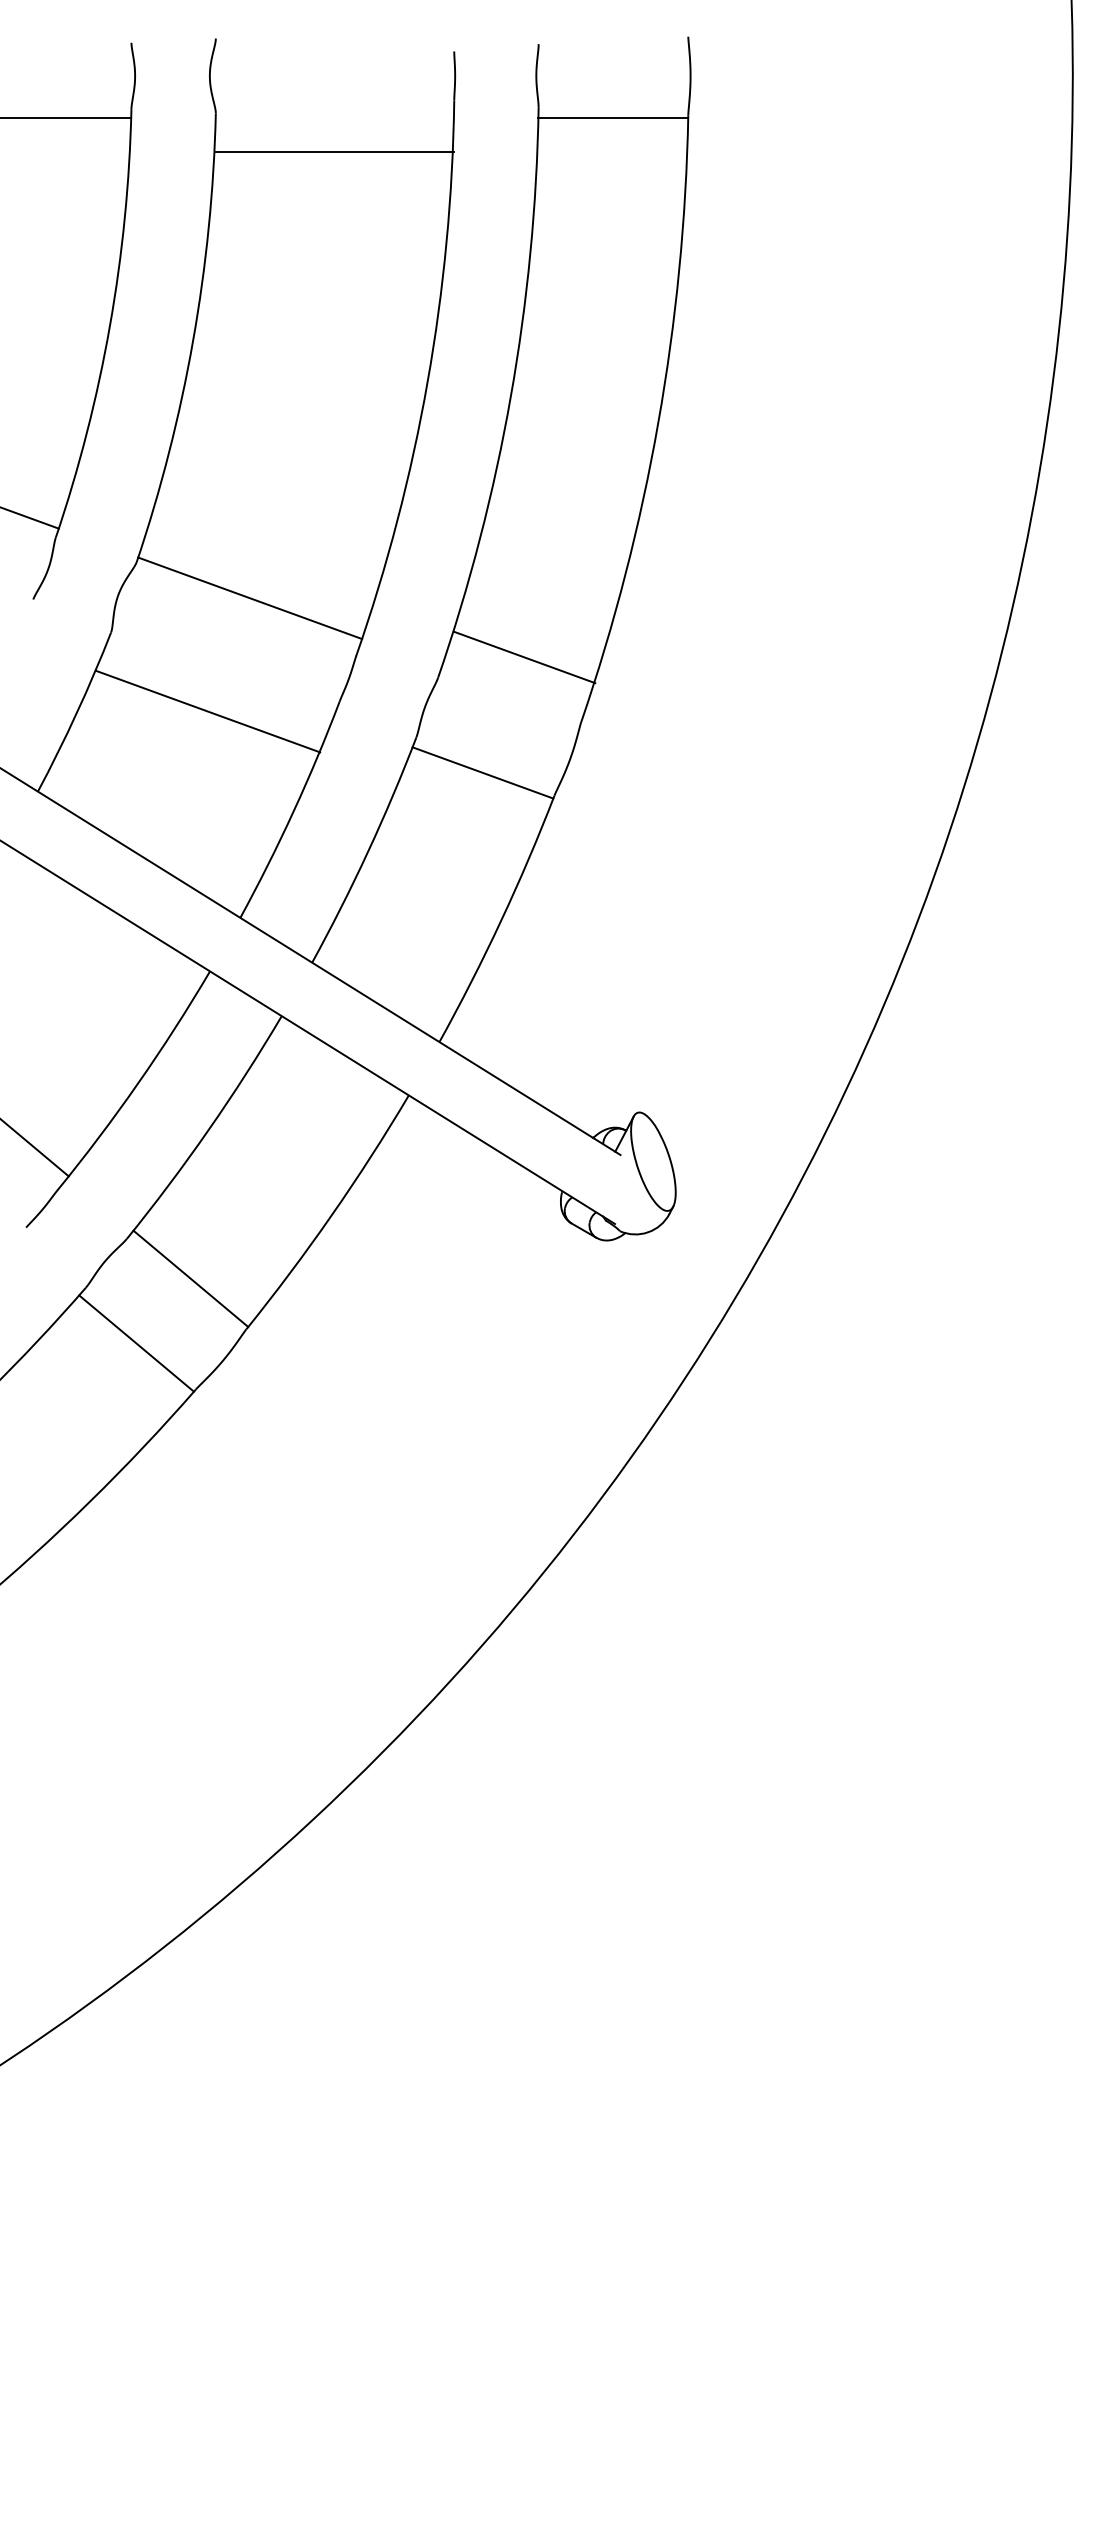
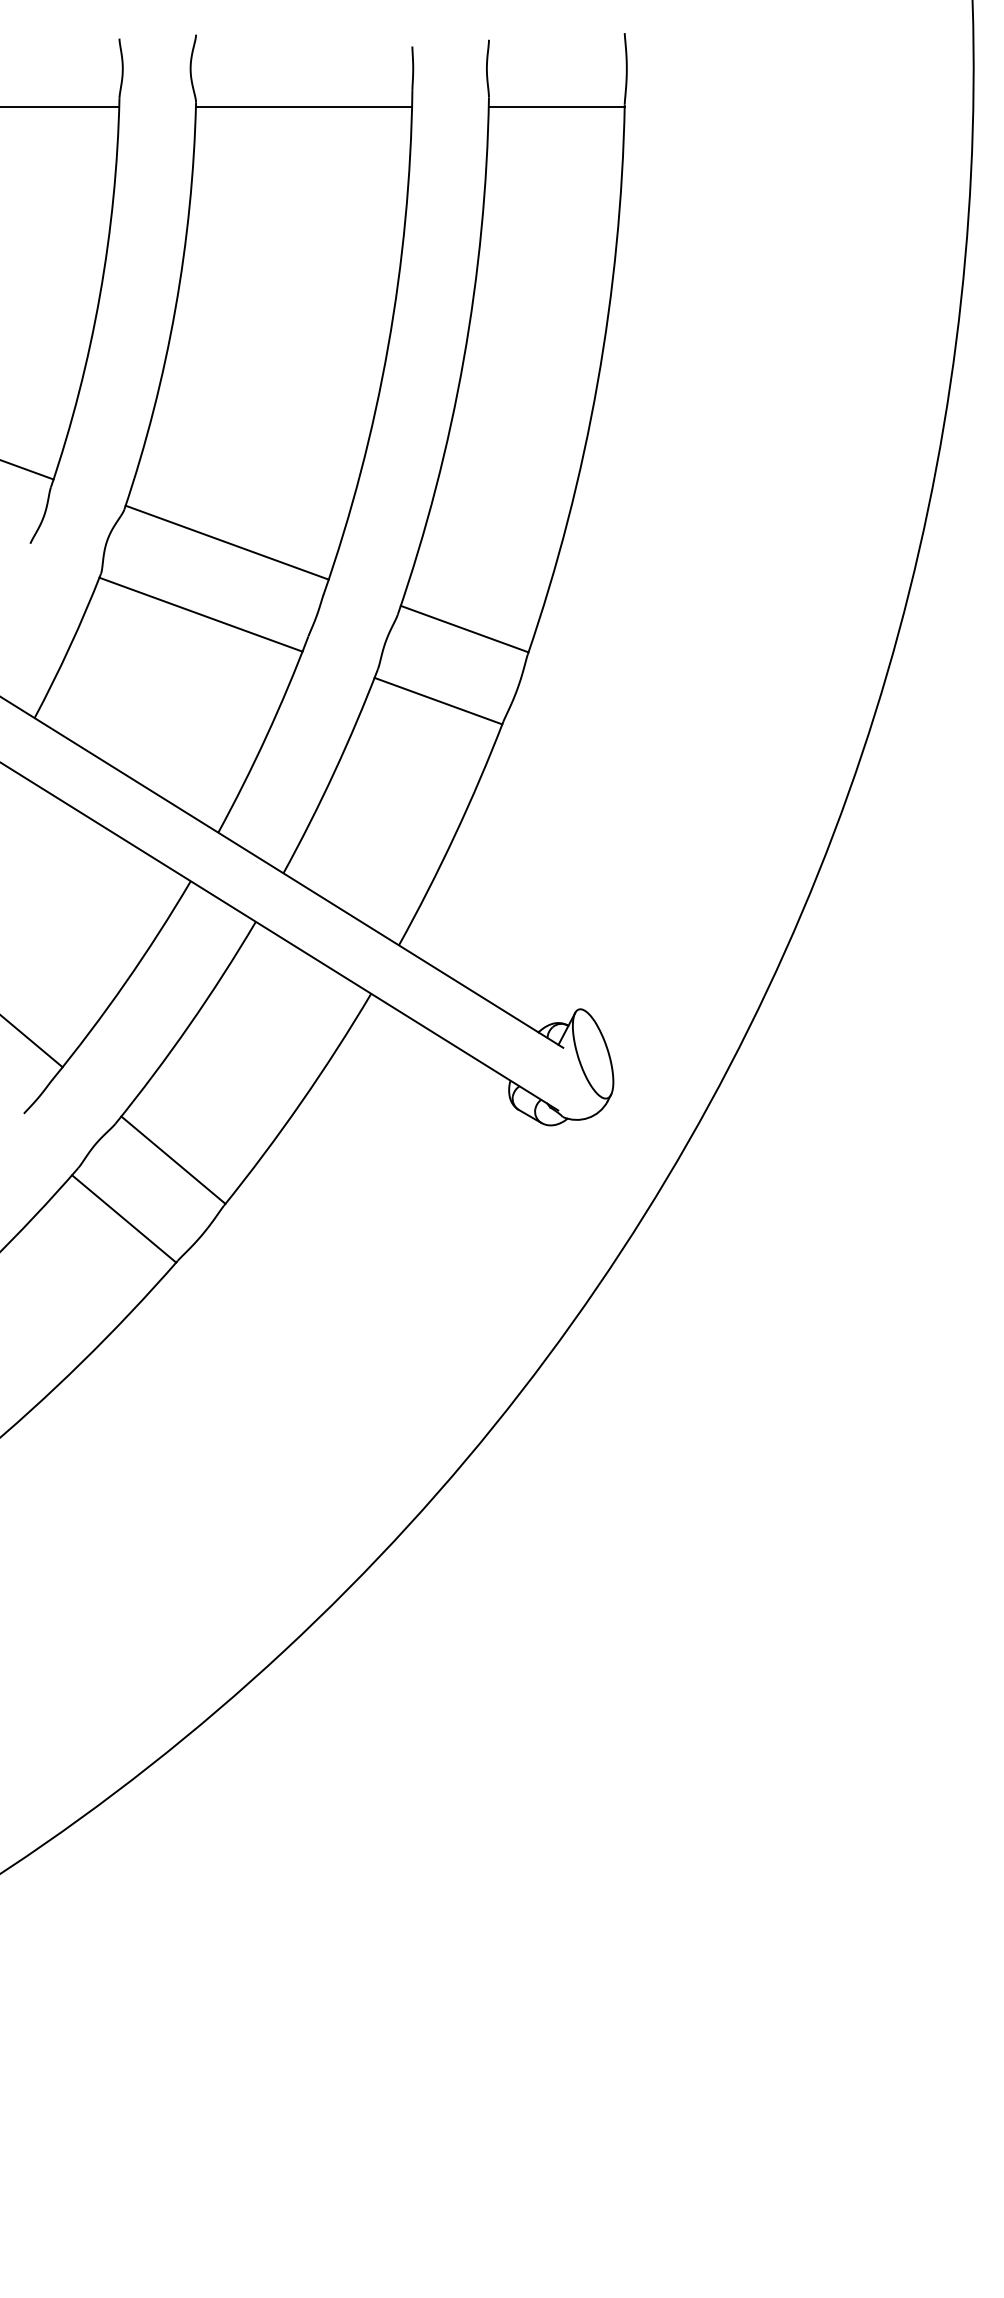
line: (334, 152) -> (303, 107), moved
line: (524, 657) -> (464, 629), moved
line: (208, 711) -> (201, 614), moved

